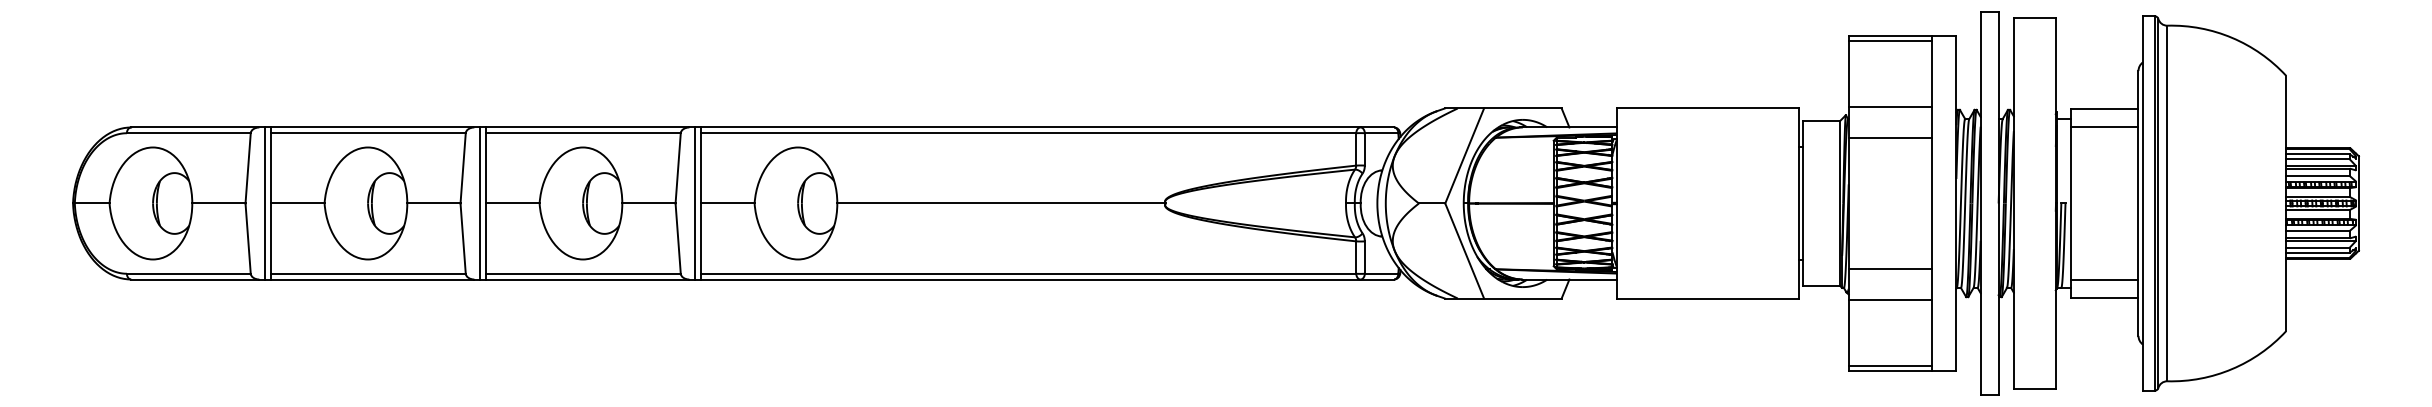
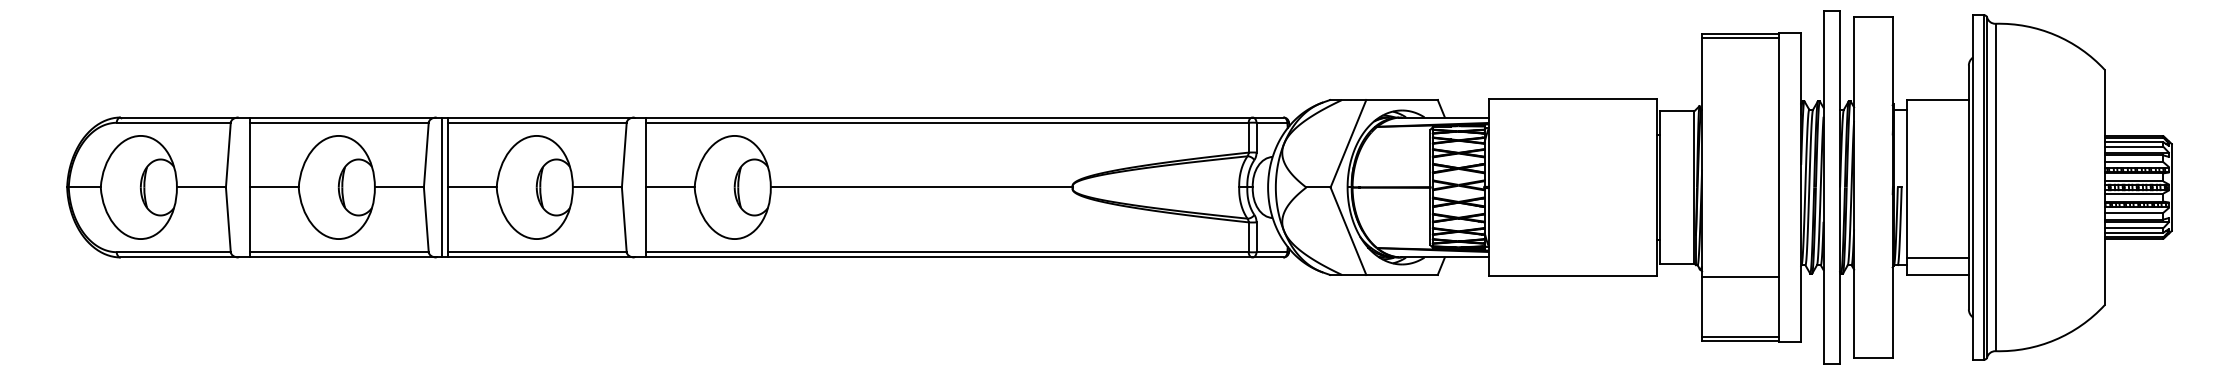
line: (1890, 106) -> (1740, 98), removed
line: (2104, 127) -> (1937, 117), removed
line: (1890, 138) -> (1740, 127), removed
line: (264, 203) -> (243, 187), removed
line: (694, 203) -> (639, 187), removed
line: (1890, 268) -> (1740, 247), removed

